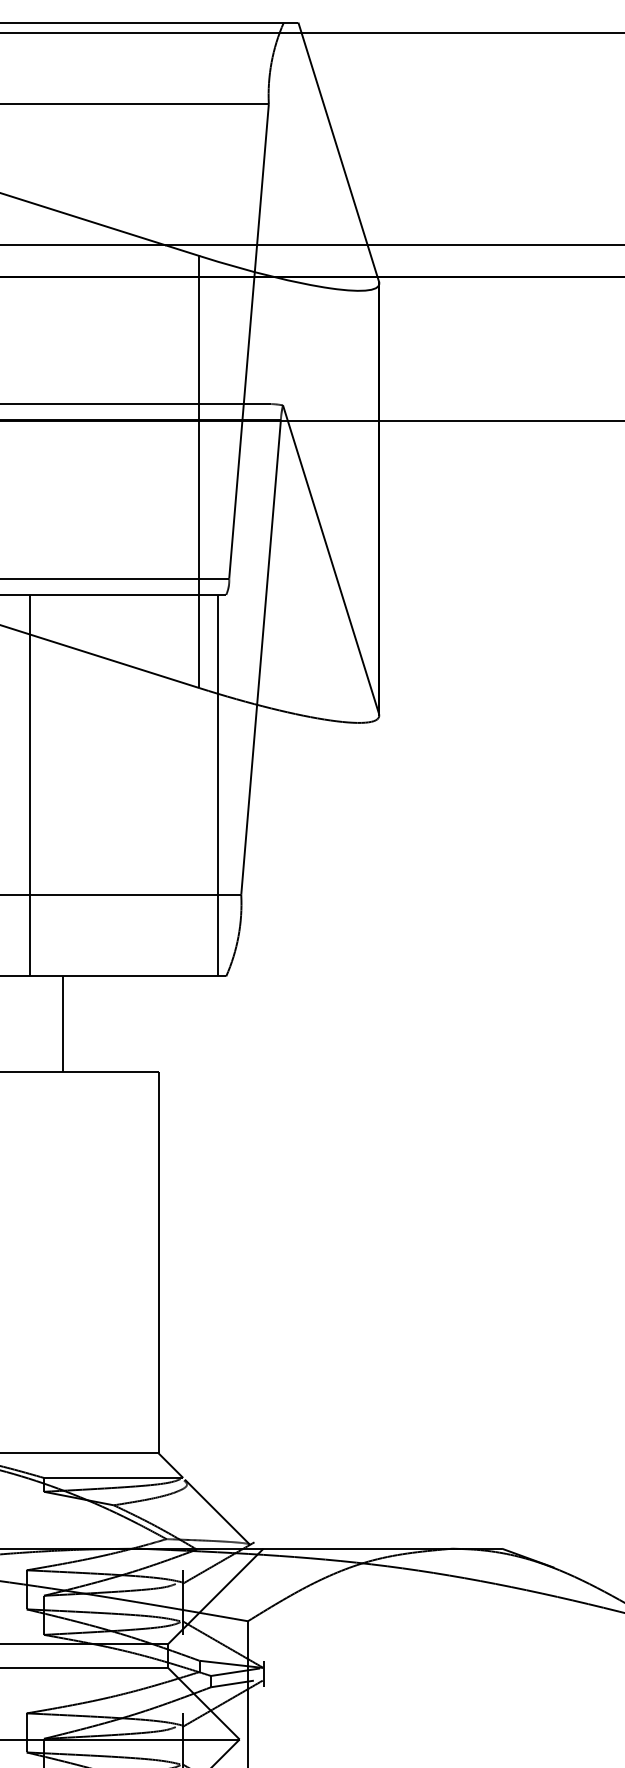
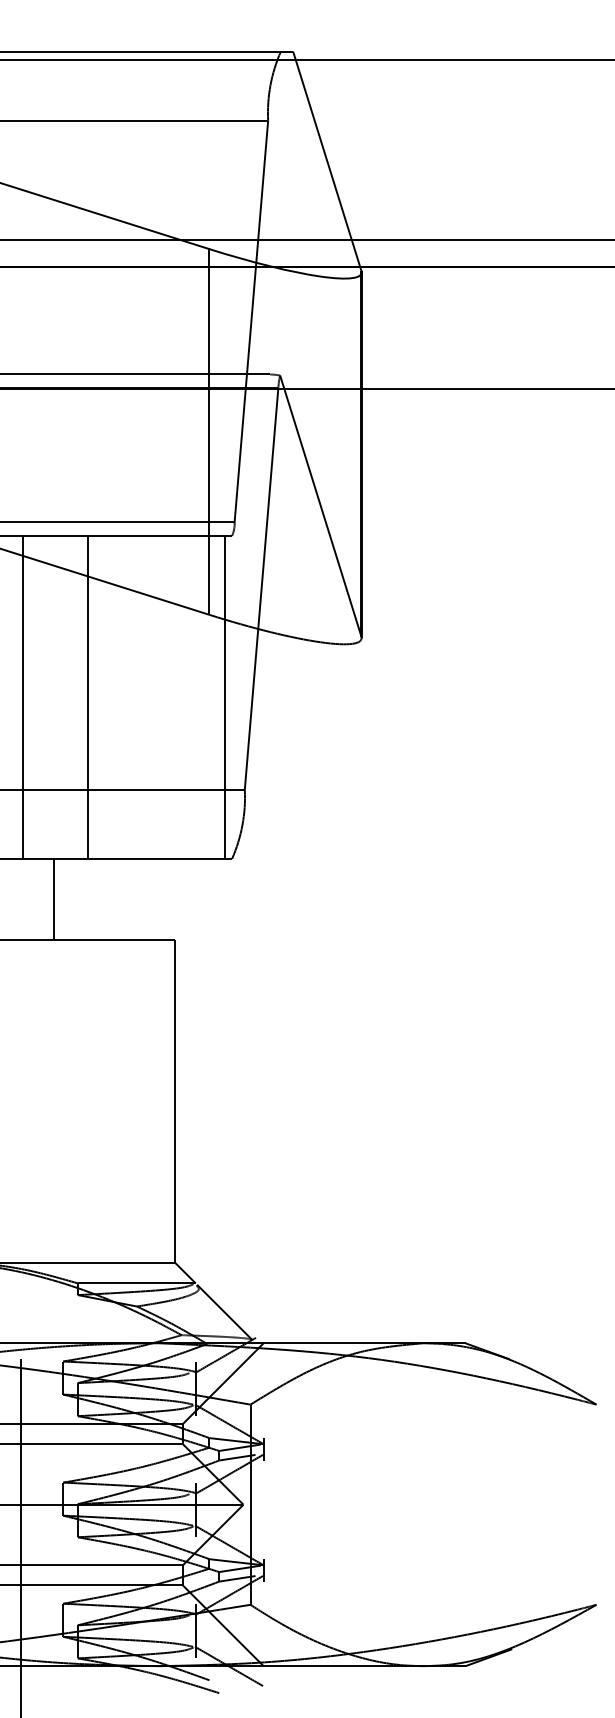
line: (30, 784) -> (88, 696), moved
line: (63, 1023) -> (54, 898), moved

